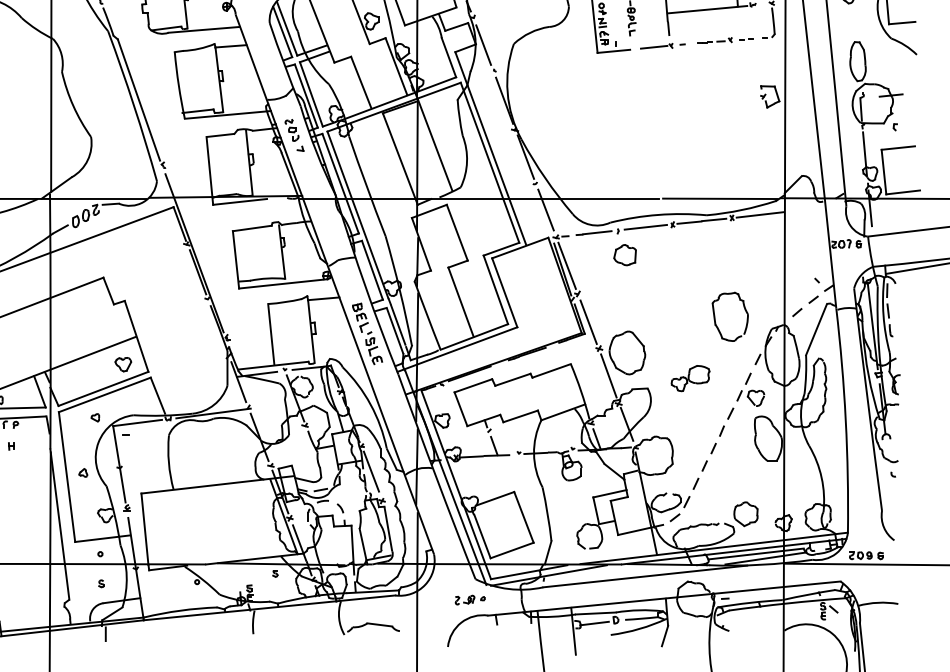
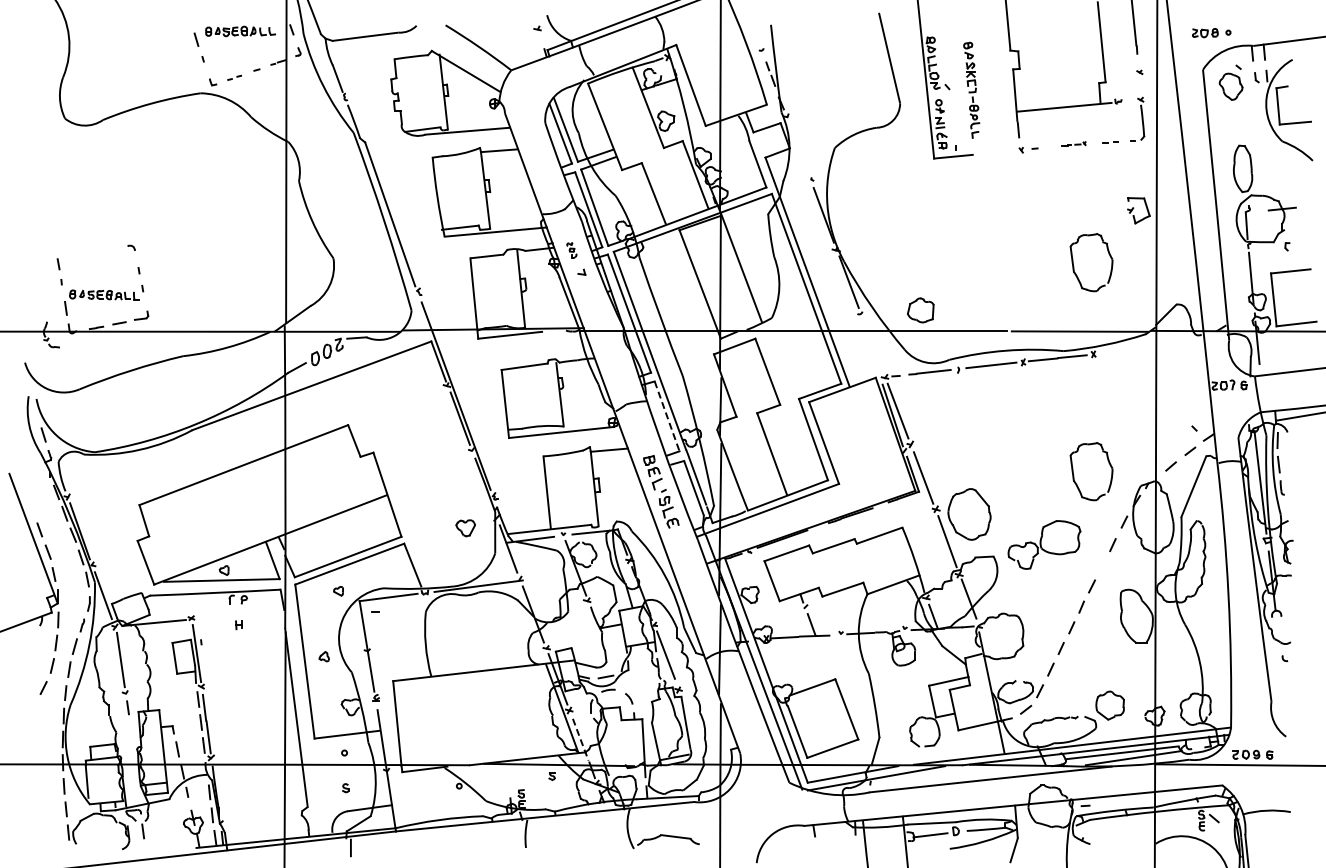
part: (715, 40) -> (1073, 143), size x0.6
line: (483, 44) -> (798, 148), removed
line: (653, 46) -> (1000, 151), removed
part: (291, 130) -> (571, 250), size x0.6
part: (715, 143) -> (1074, 266), added
line: (545, 209) -> (872, 344), removed
line: (759, 214) -> (1126, 350), removed
part: (624, 255) -> (920, 310), moved
line: (372, 270) -> (667, 416), solid -> dashed
part: (123, 364) -> (465, 528), moved
part: (690, 378) -> (1044, 544), size x1.6
part: (750, 398) -> (1115, 568), removed
line: (299, 543) -> (580, 740), solid -> dashed
part: (470, 600) -> (783, 807), removed

